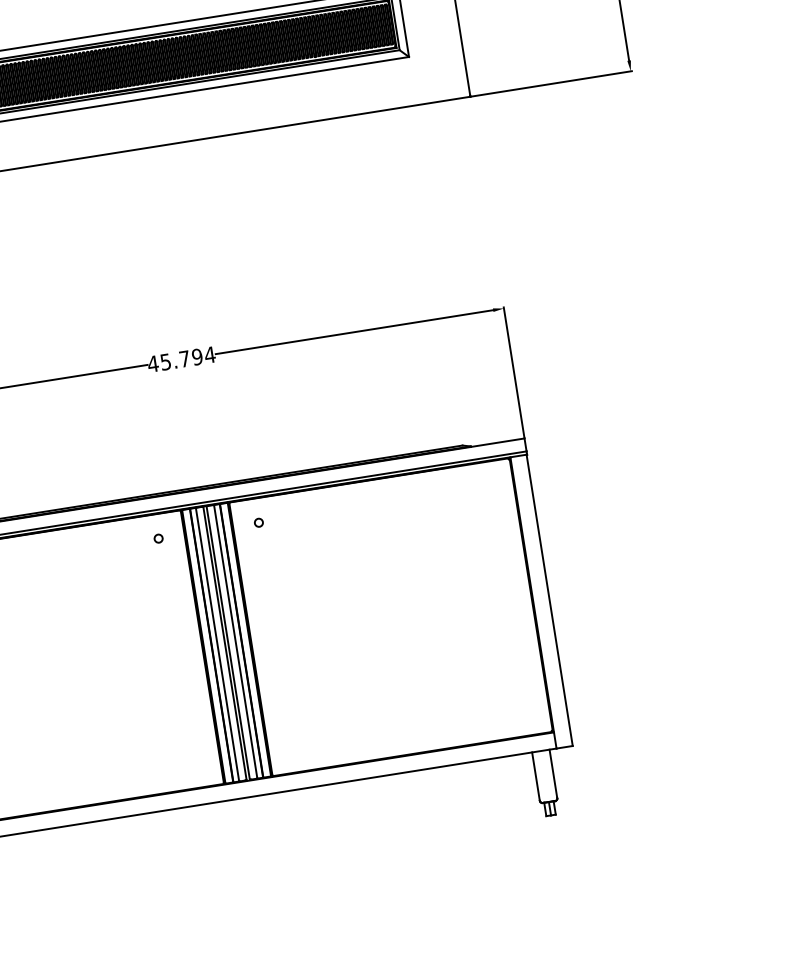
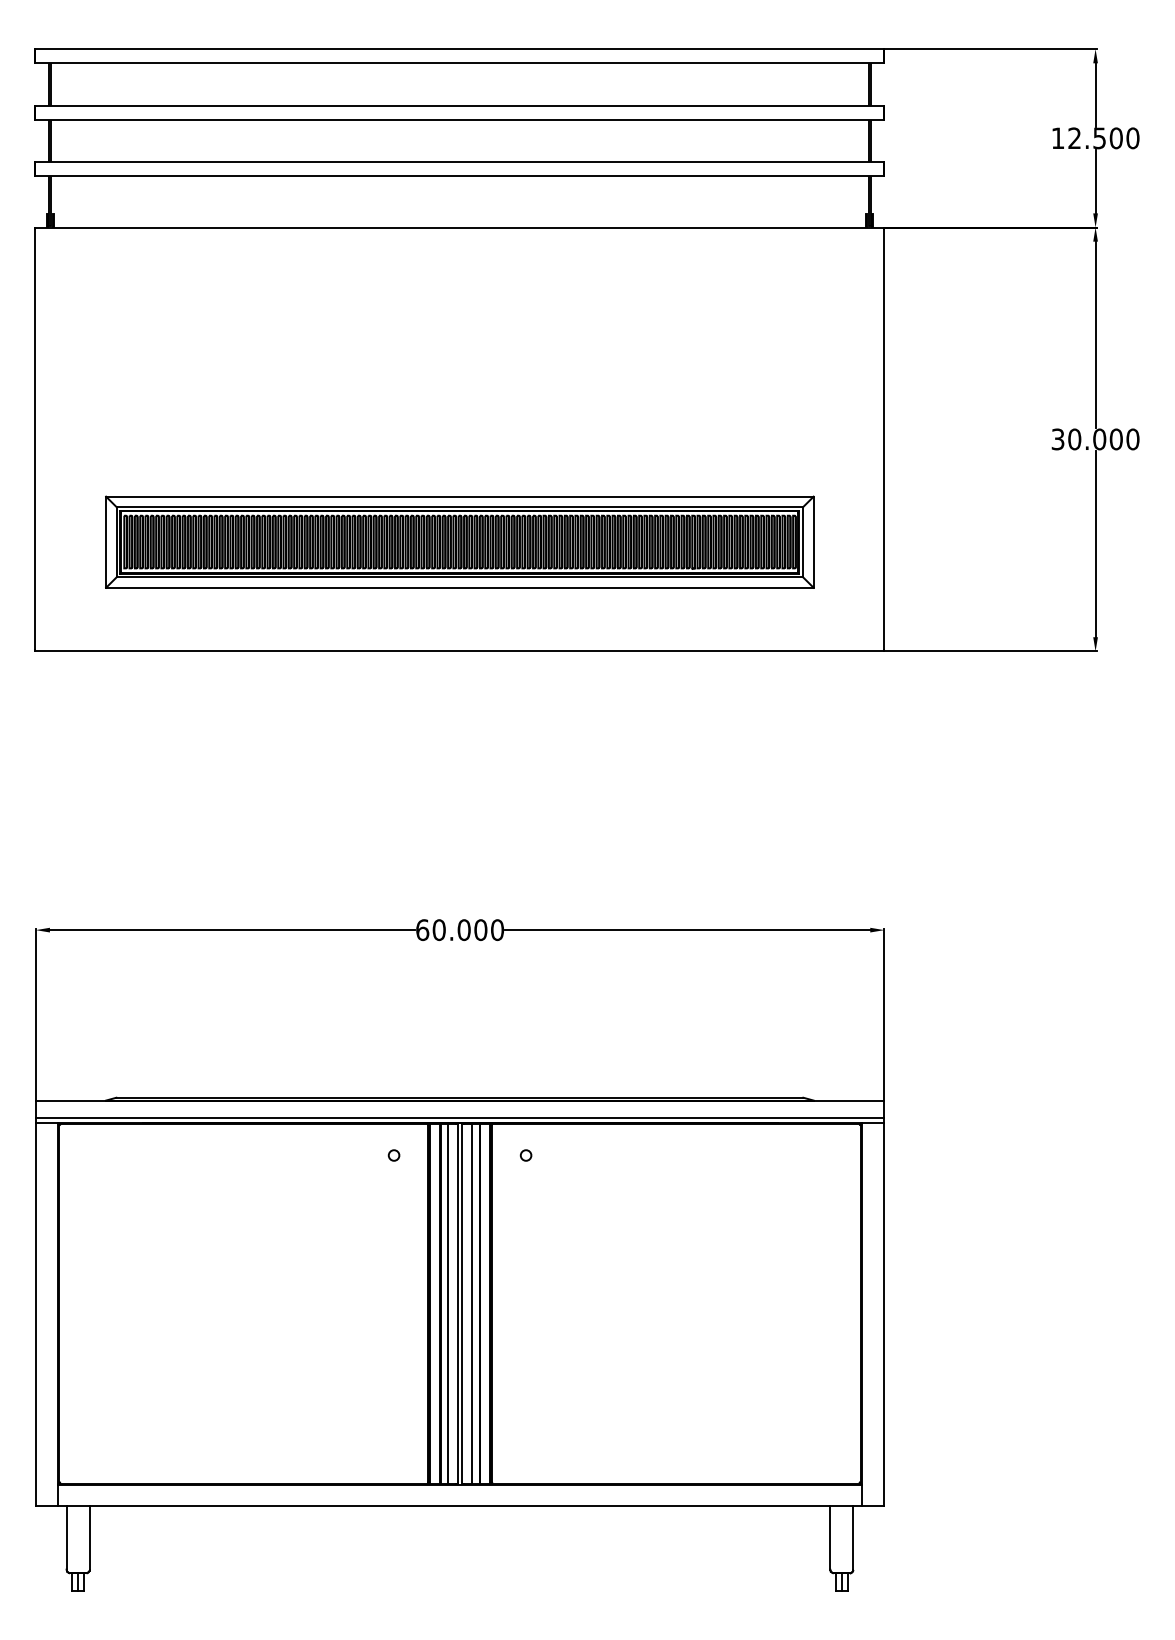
text: (181, 359) -> (459, 930), 45.794 -> 60.000

